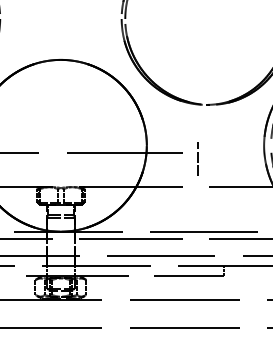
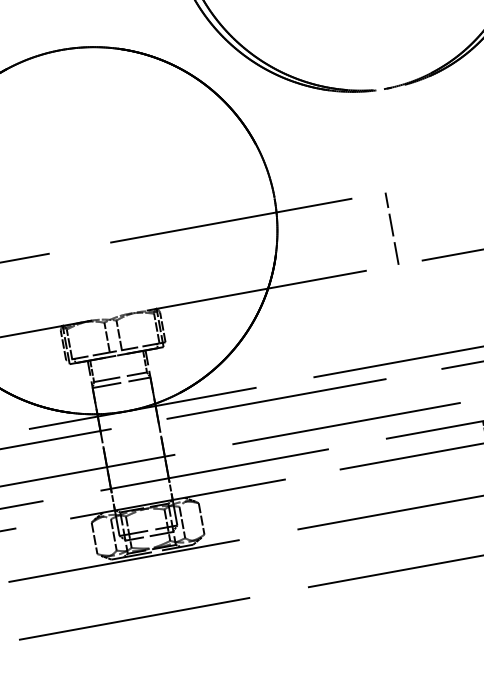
line: (197, 158) -> (390, 228), moved

